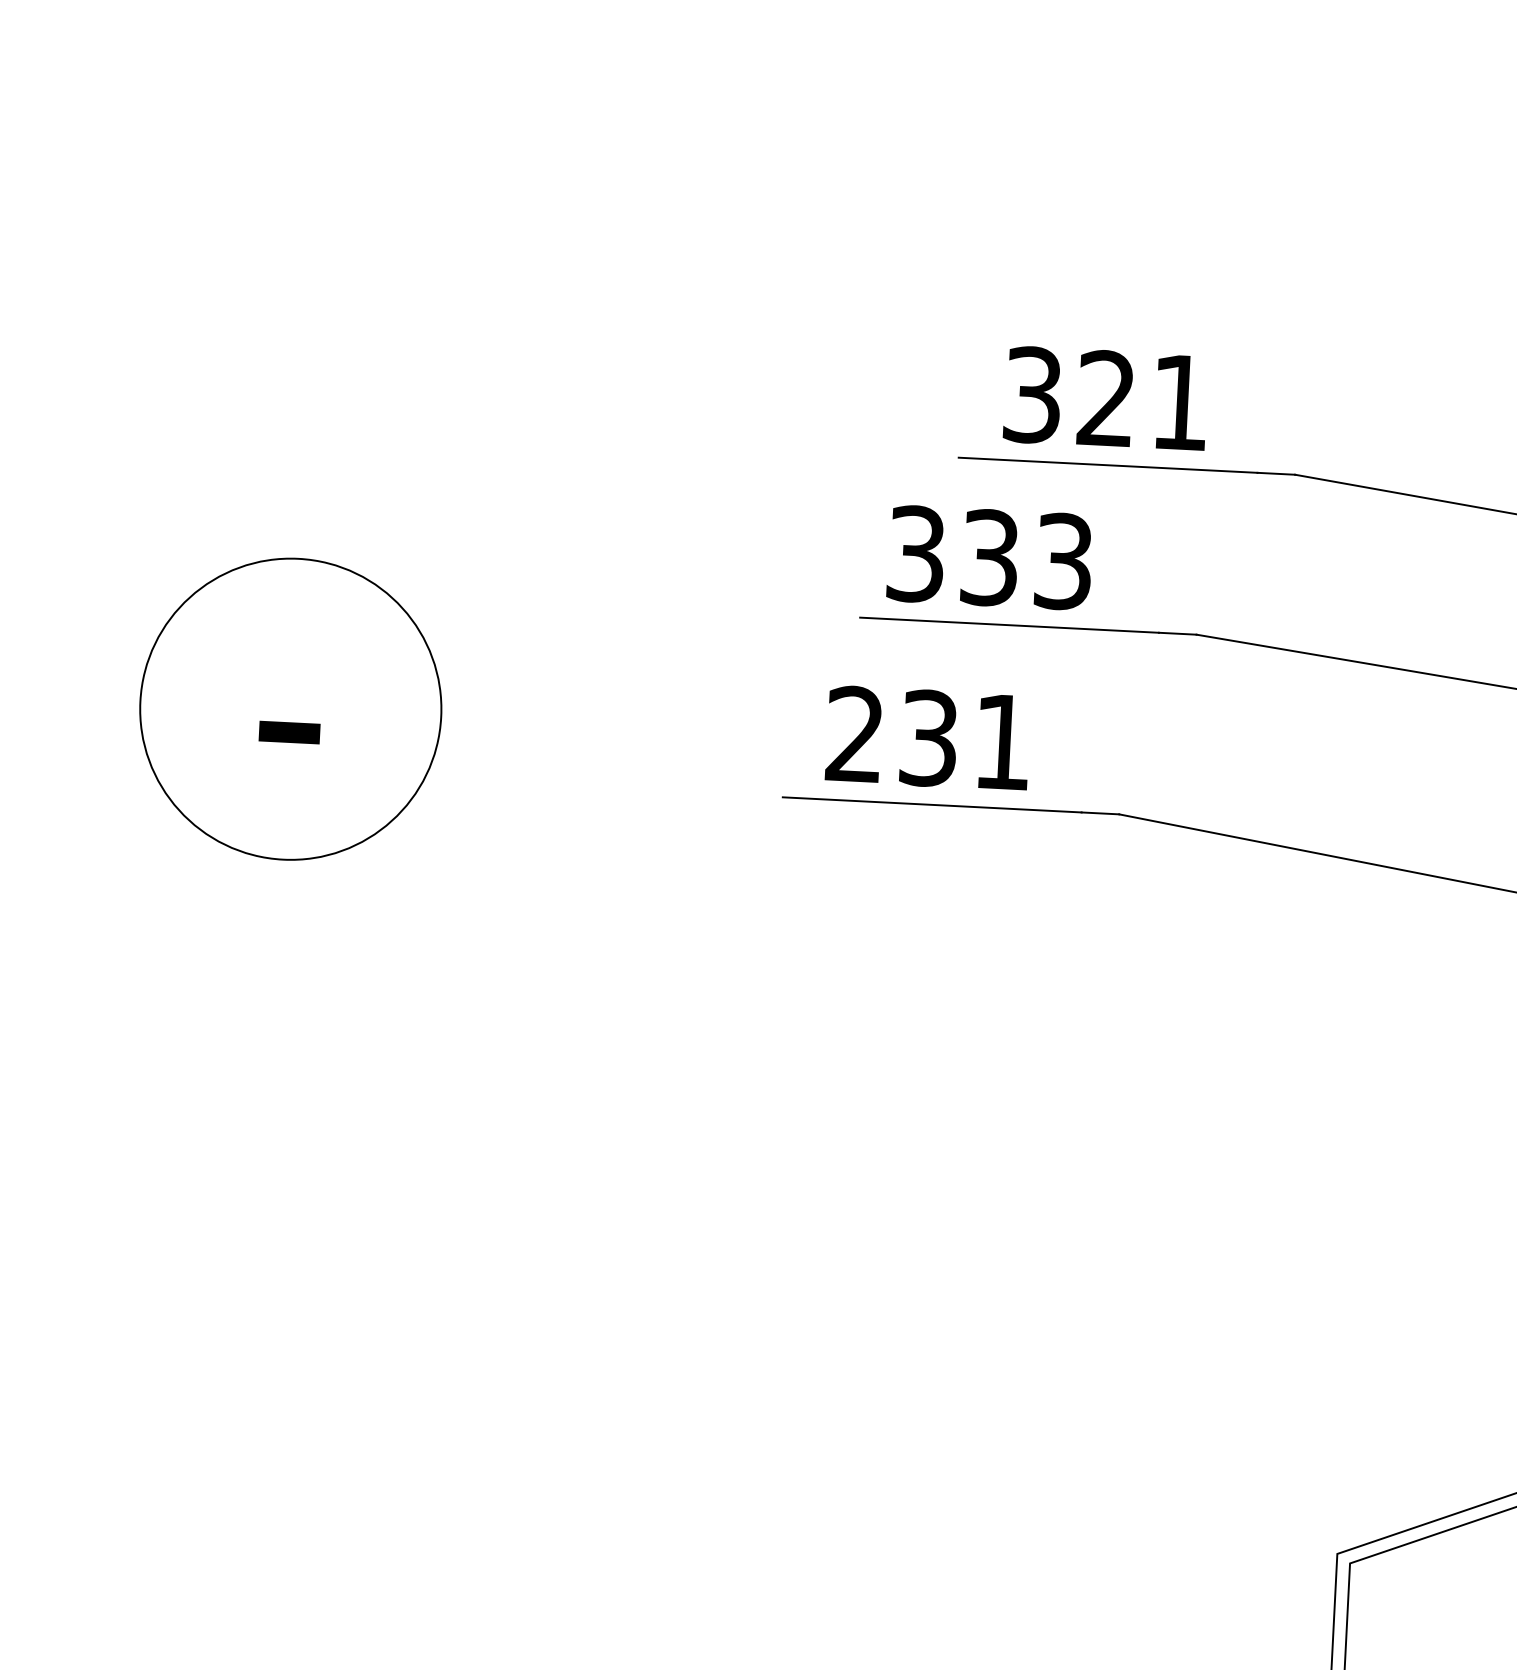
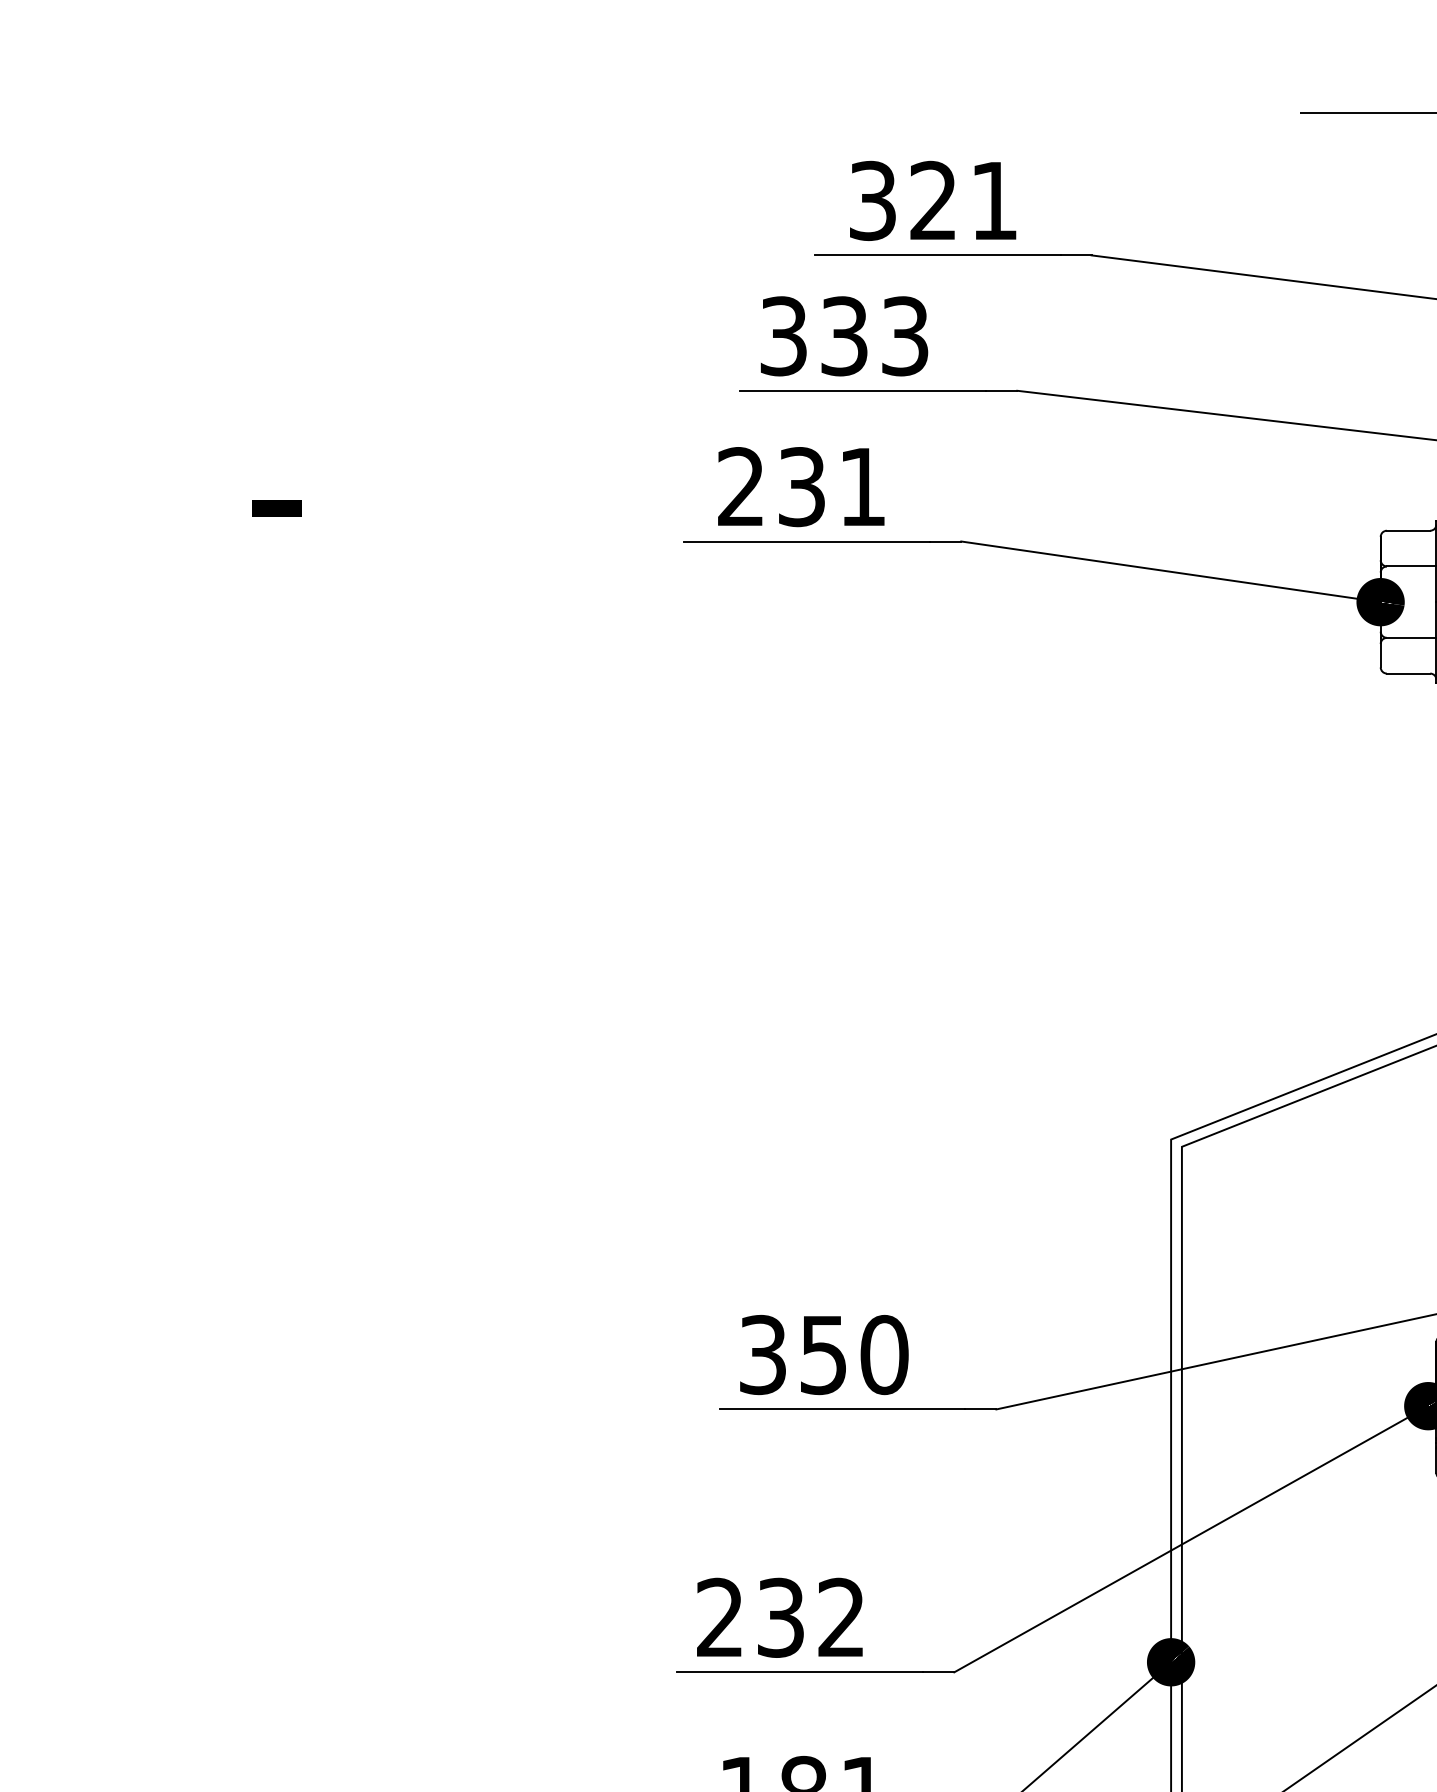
circle: (290, 709) -> (276, 489), removed

